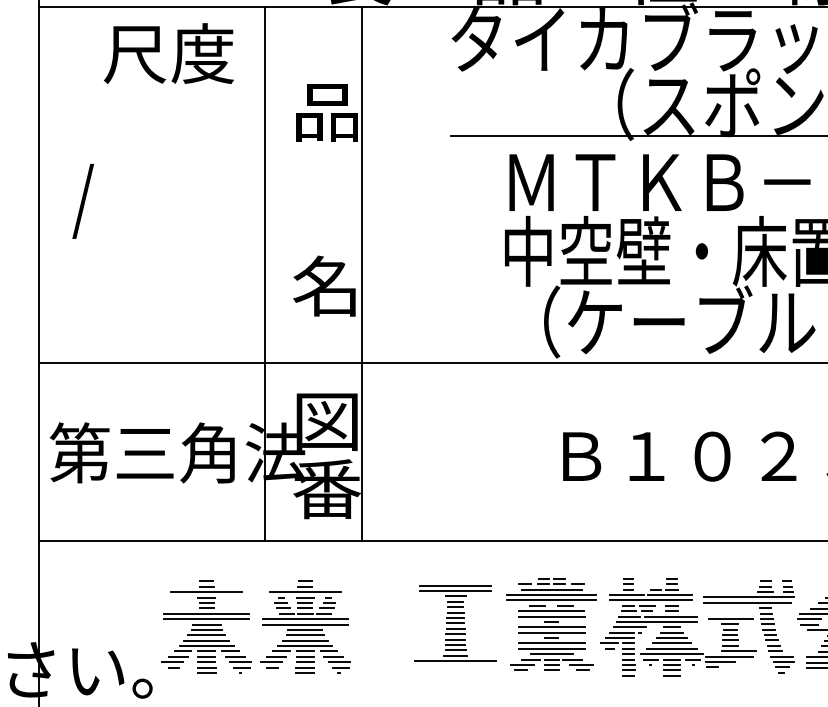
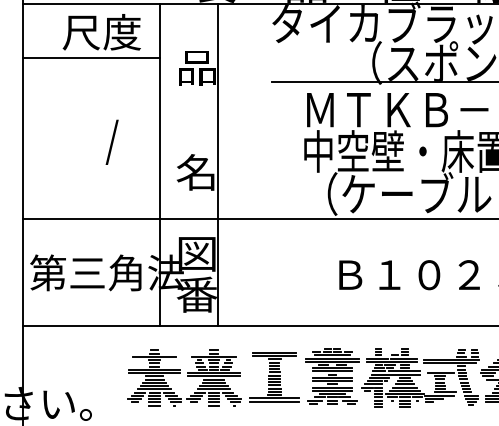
line: (151, 95) -> (91, 57), added
text: (82, 199) -> (111, 141), moved
part: (256, 626) -> (184, 377), moved
line: (455, 666) -> (274, 401), added

